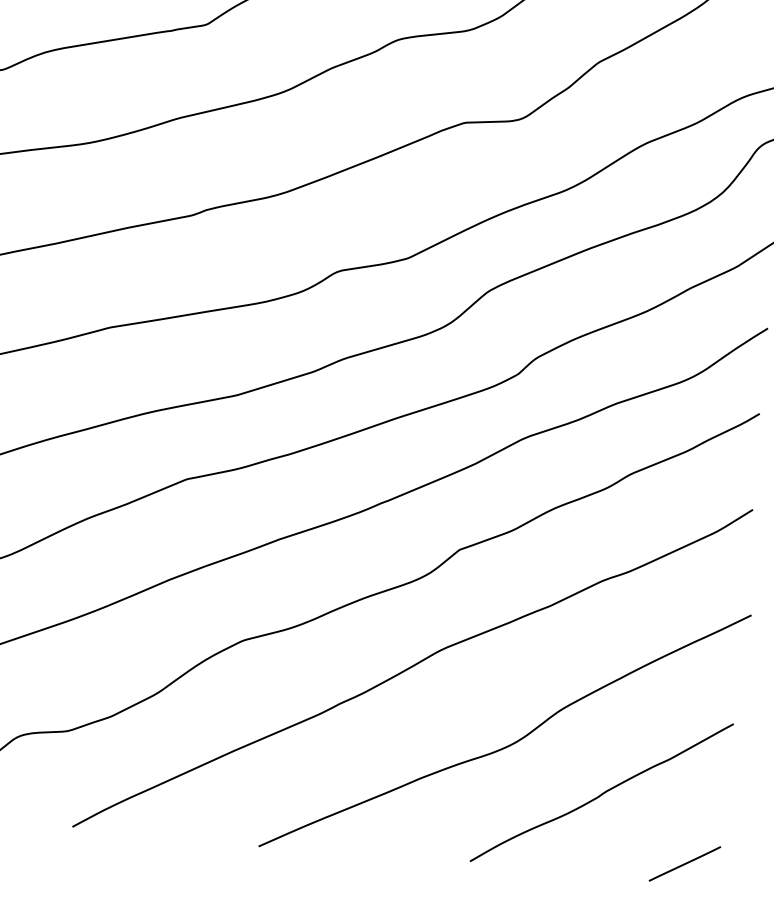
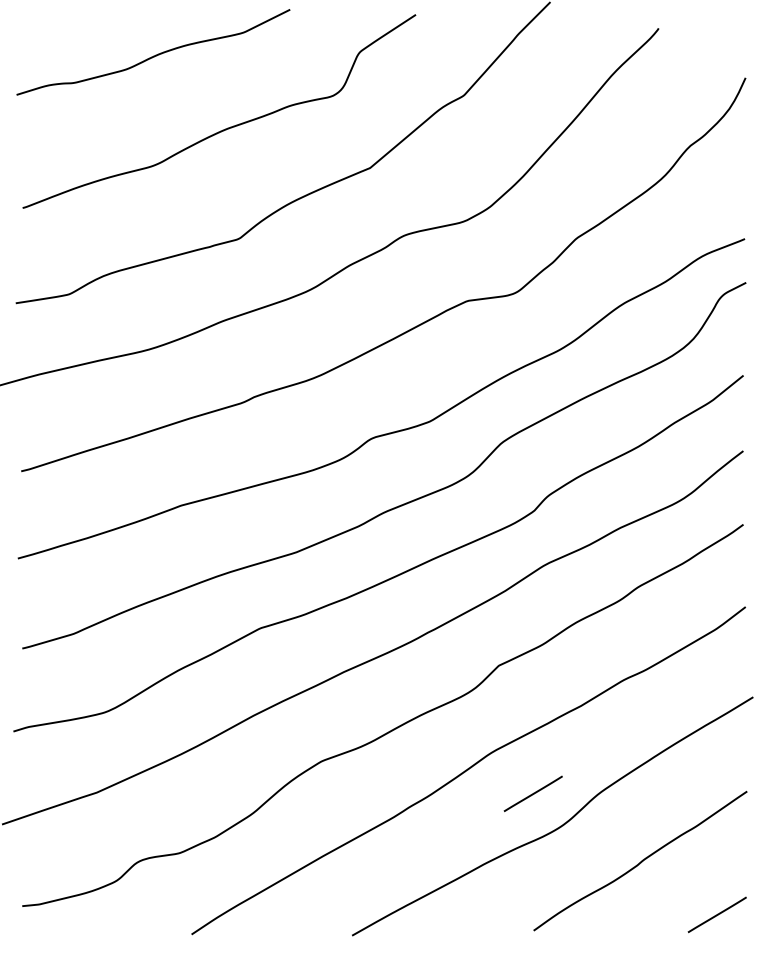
line: (484, 701) -> (532, 793), added

